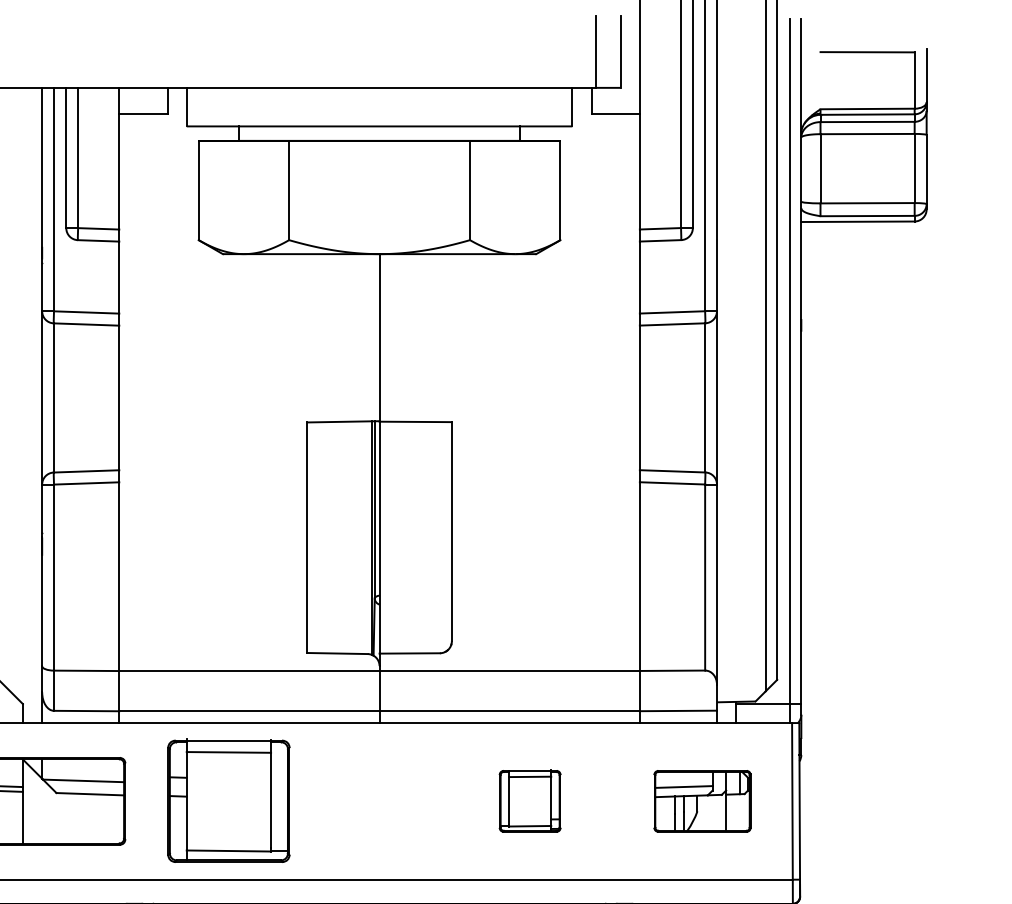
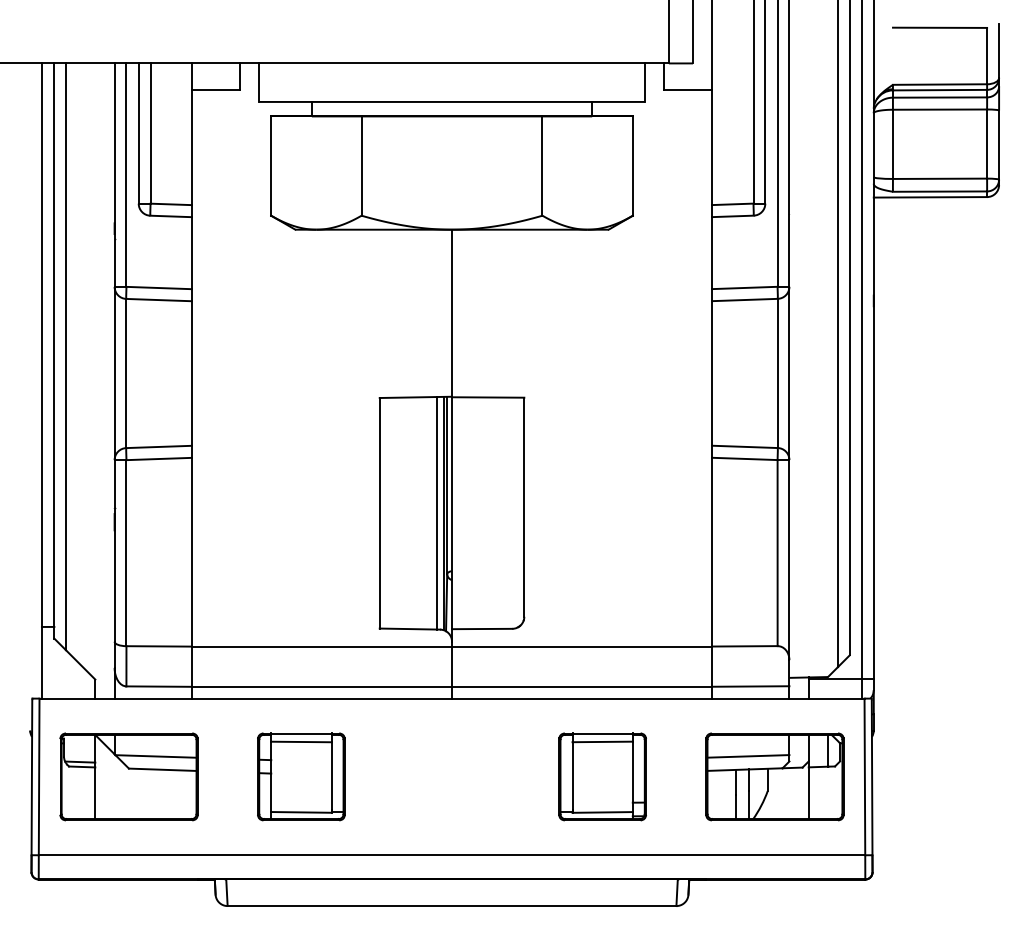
line: (365, 537) -> (437, 513), added
part: (229, 800) -> (301, 776), size x0.71
part: (530, 800) -> (602, 776), size x1.43
part: (702, 800) -> (774, 776), size x1.43

